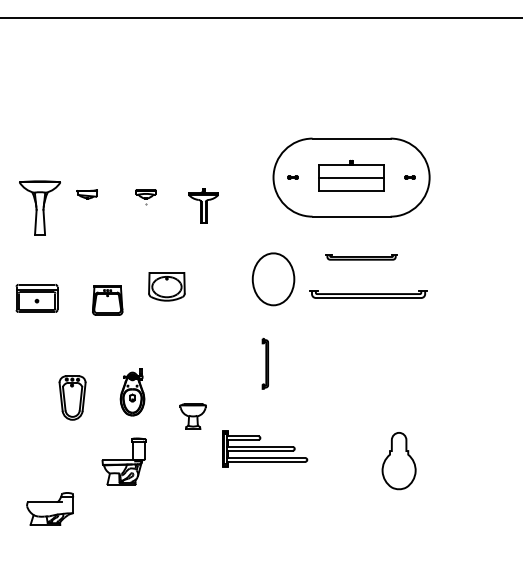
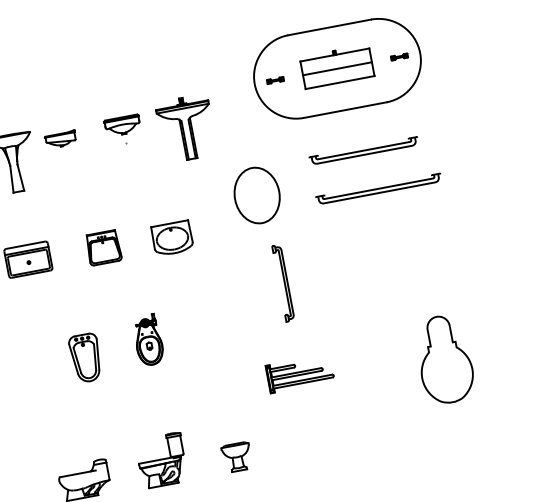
part: (292, 177) -> (274, 80), size x1.67
part: (409, 177) -> (398, 57), size x1.67
part: (87, 194) -> (61, 139), size x1.43
part: (145, 197) -> (123, 131), size x1.67
part: (203, 206) -> (186, 129), size x1.67
part: (361, 257) -> (363, 151), size x1.43
part: (273, 279) -> (257, 195), moved
part: (166, 286) -> (171, 238), moved
part: (265, 363) -> (283, 282), size x1.43
part: (192, 416) -> (236, 457), moved
part: (265, 448) -> (300, 372), size x0.71
part: (398, 460) -> (443, 359), size x1.43
part: (123, 461) -> (161, 460), moved

